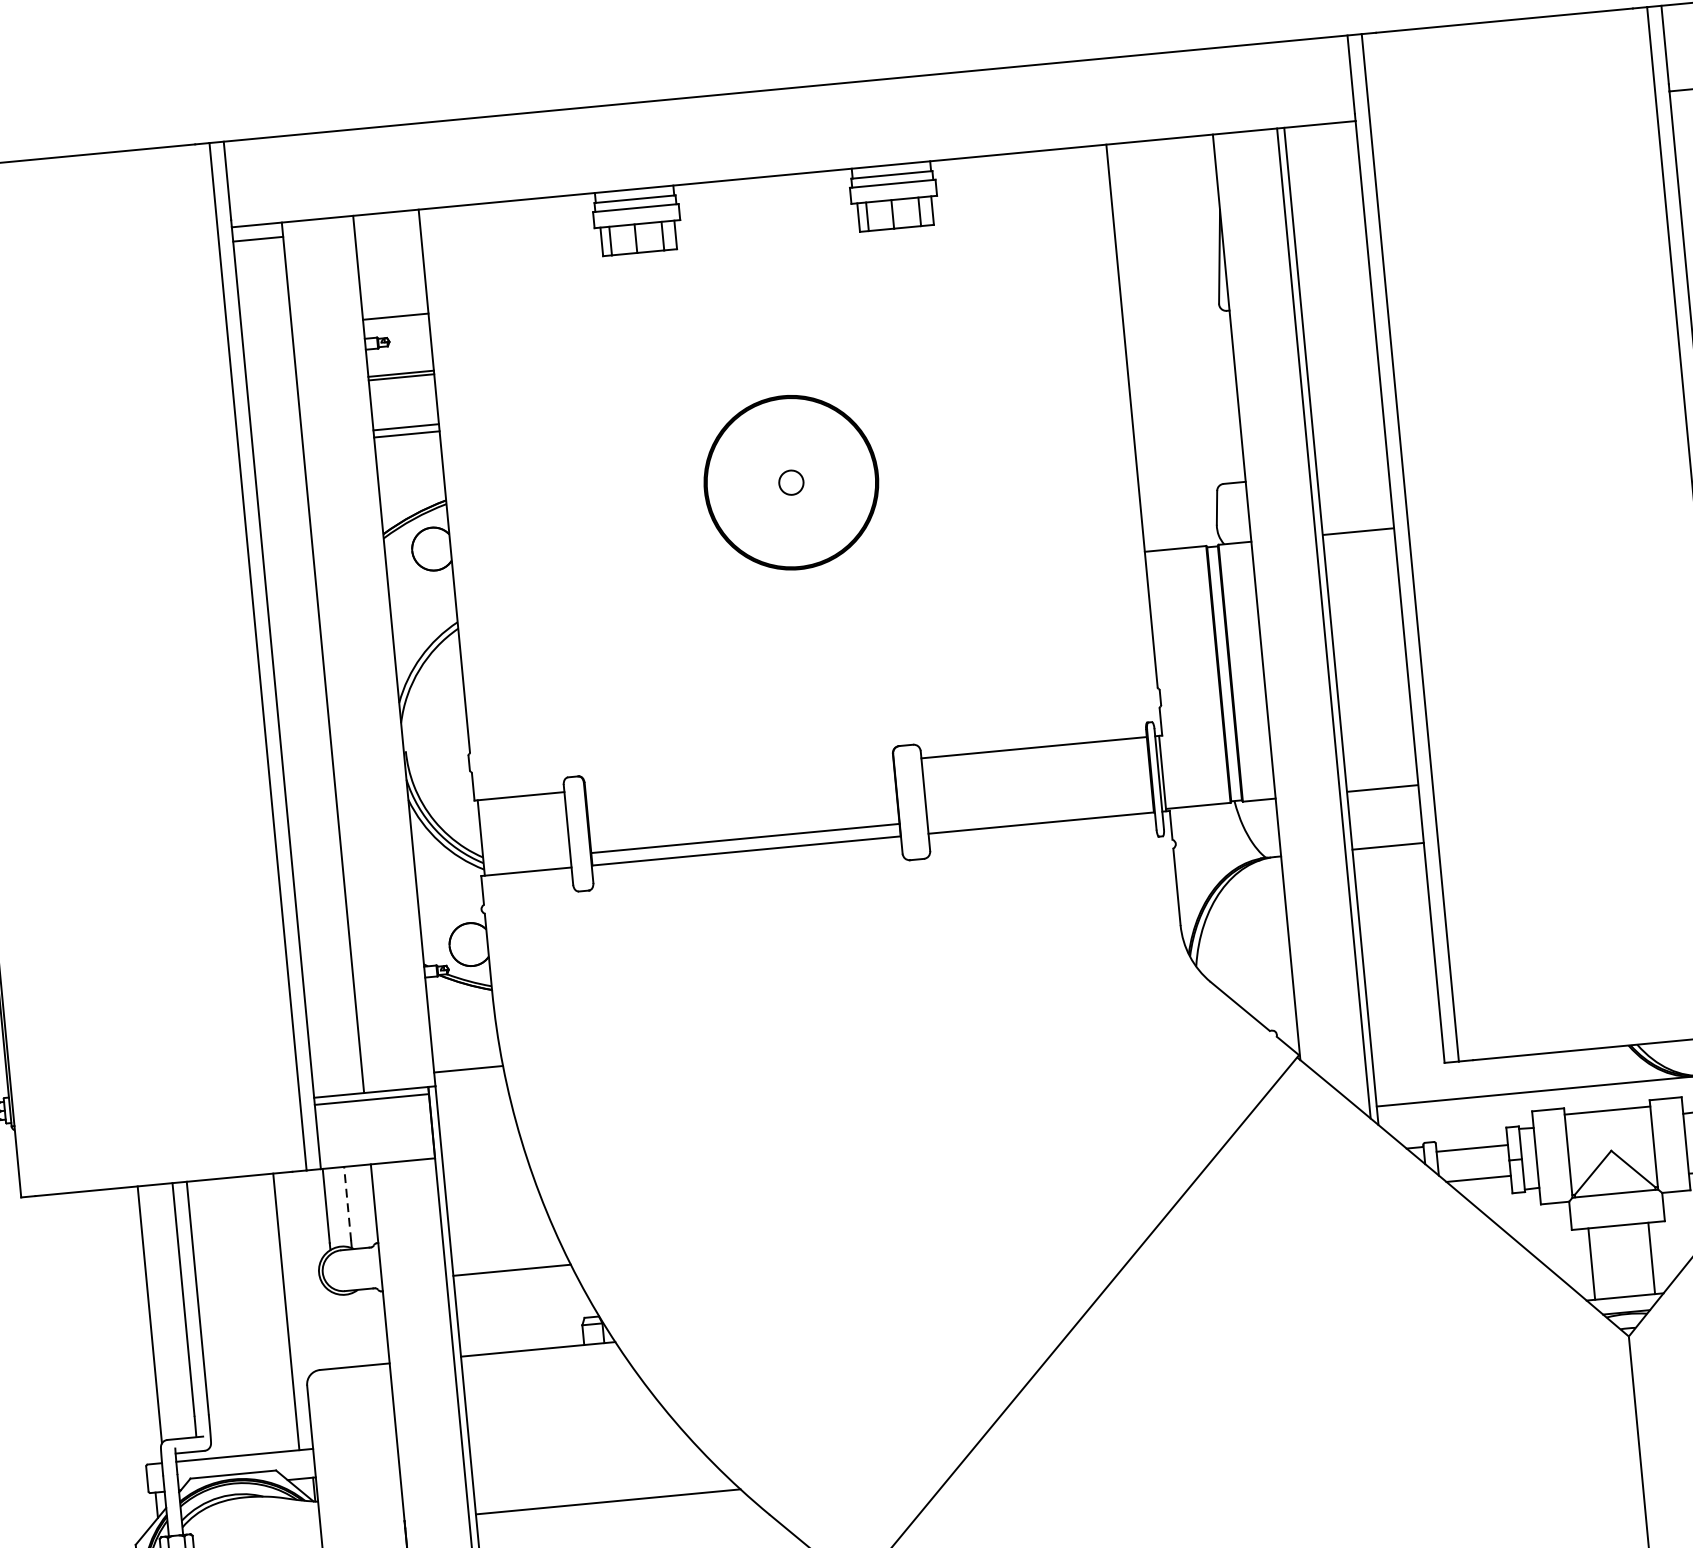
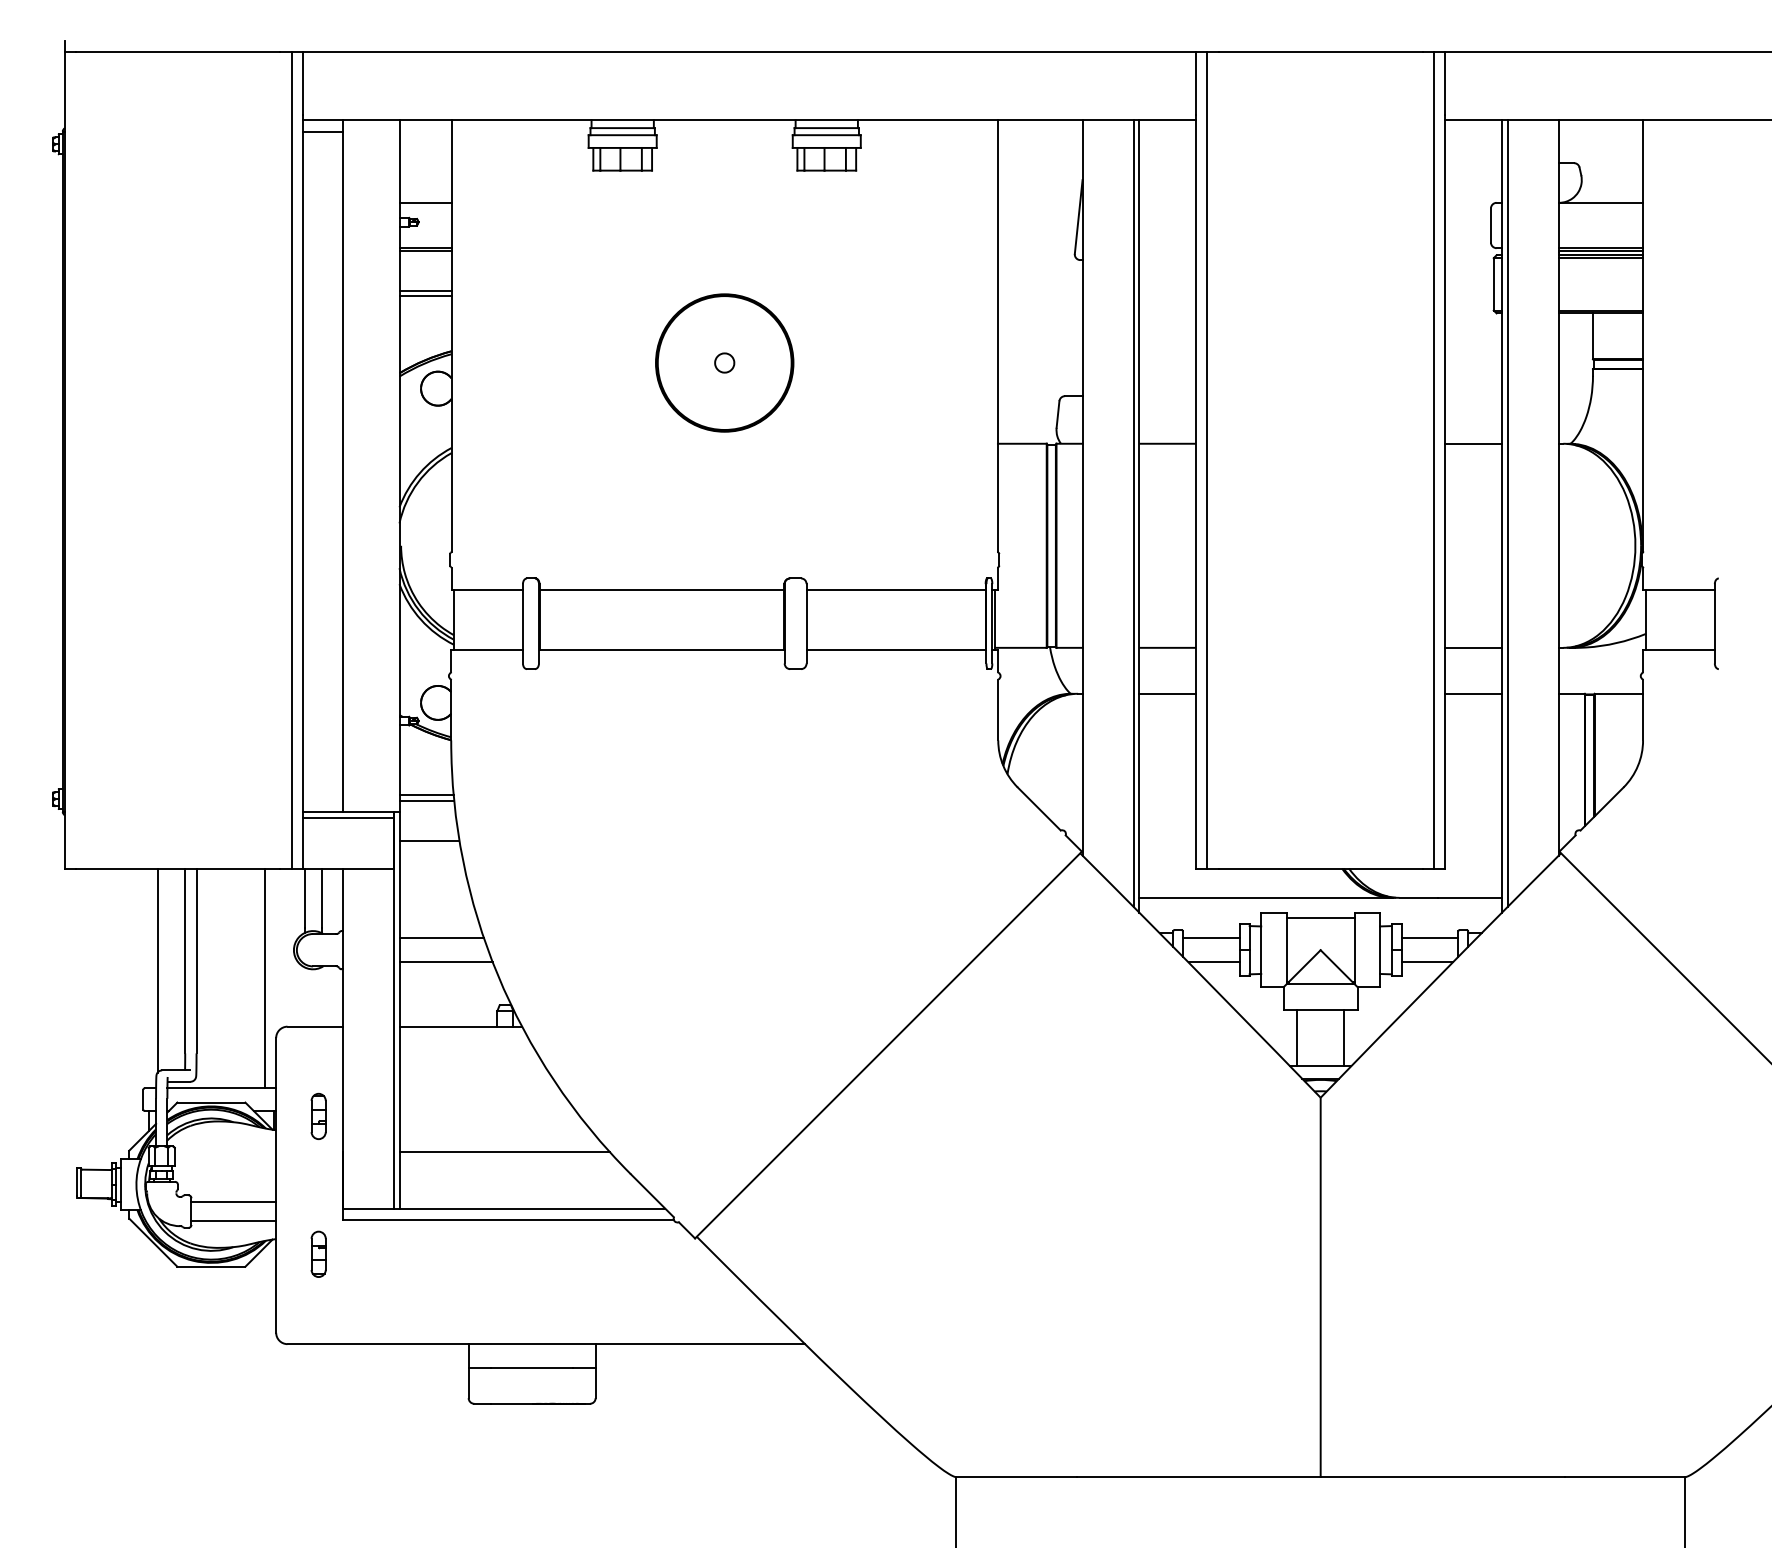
line: (744, 838) -> (661, 589), moved
line: (467, 1062) -> (426, 795), added
line: (476, 1118) -> (429, 840), added
line: (347, 1203) -> (321, 897), dashed -> solid
line: (503, 1239) -> (441, 937), added
part: (369, 1478) -> (318, 1115), added

